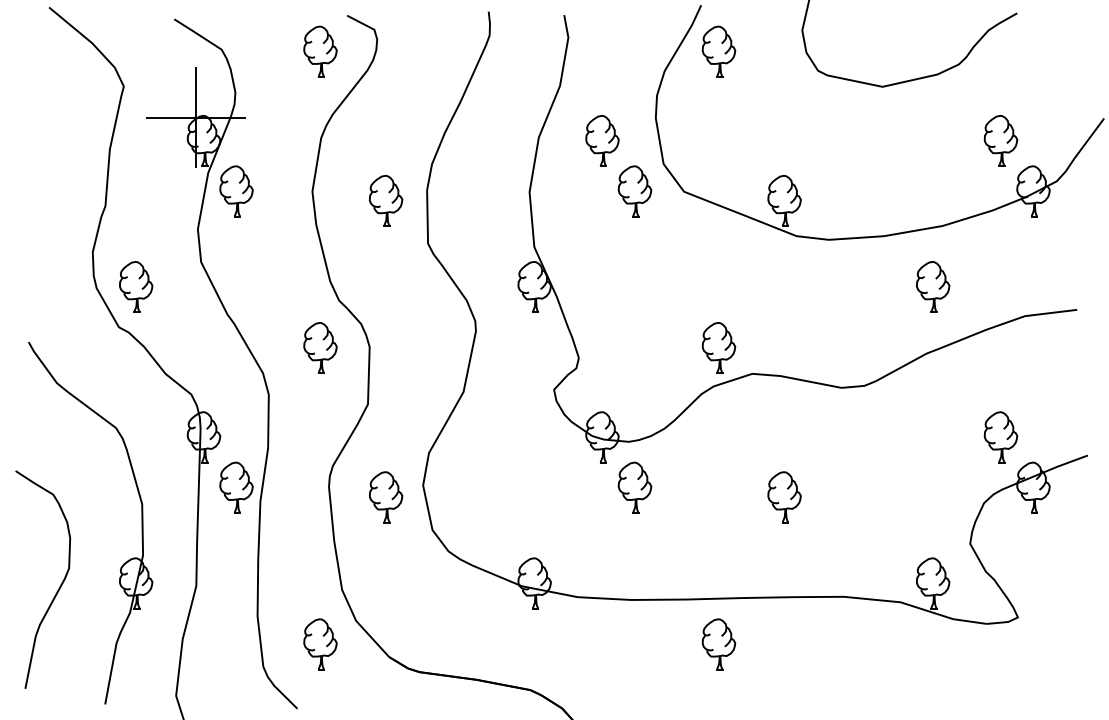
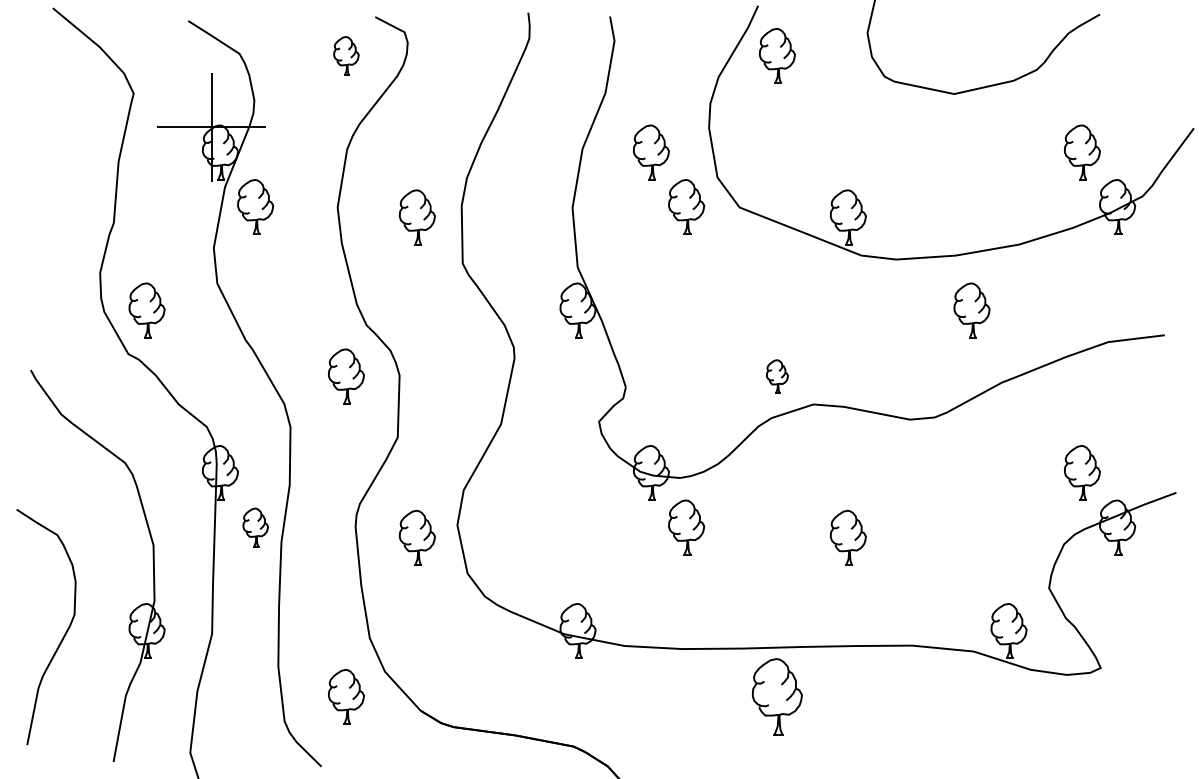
part: (320, 51) -> (346, 55), size x0.7
part: (932, 286) -> (971, 310), moved
part: (719, 347) -> (777, 376), size x0.6
part: (236, 487) -> (255, 527), size x0.7
part: (719, 643) -> (777, 696), size x1.4

